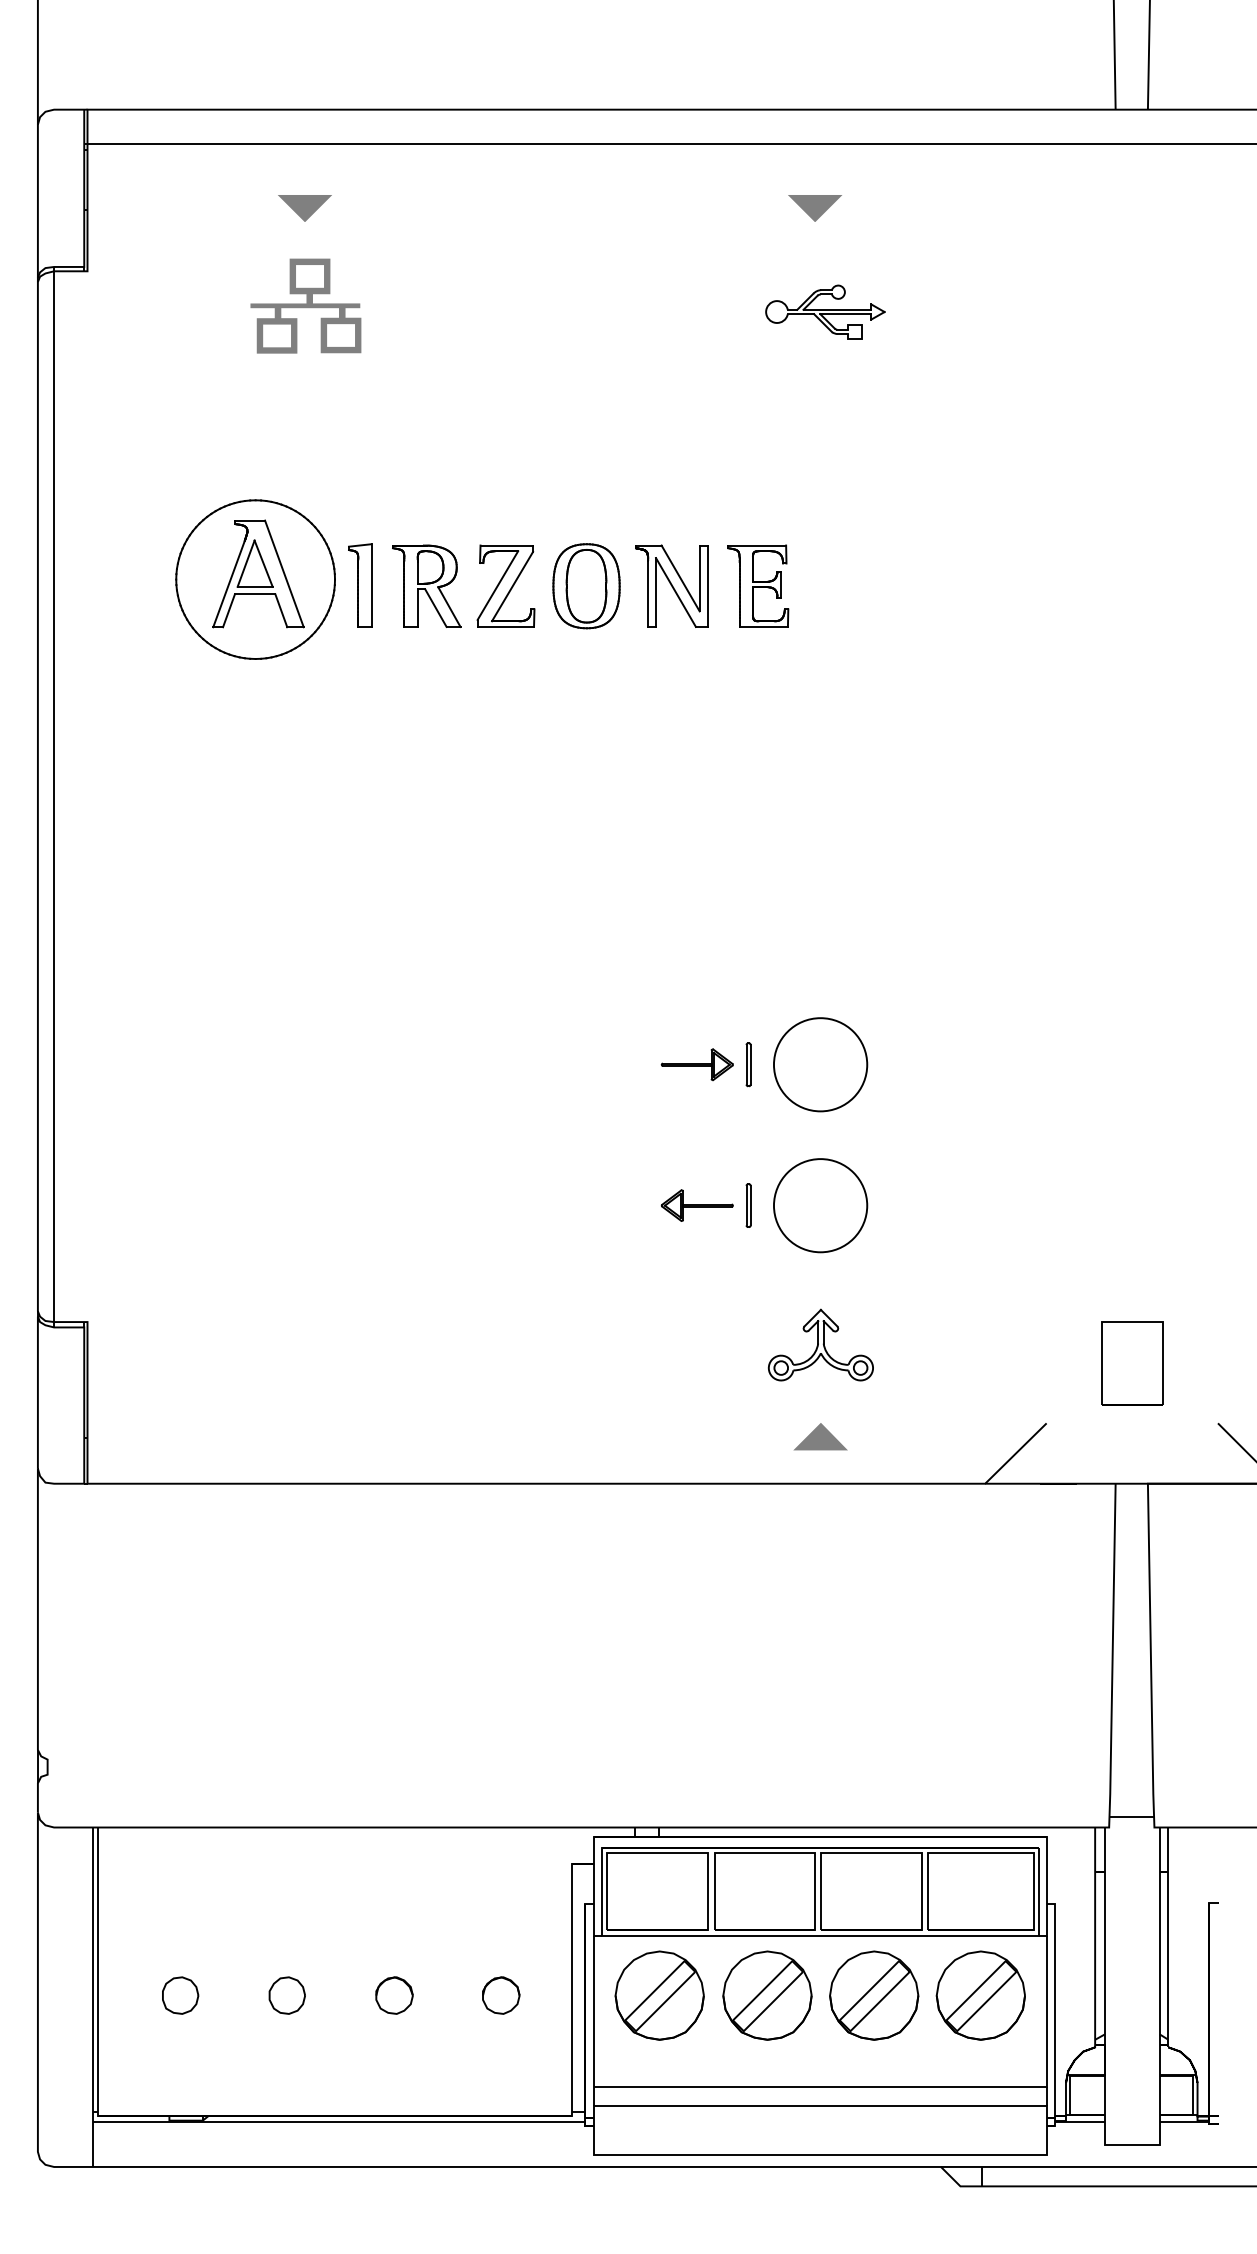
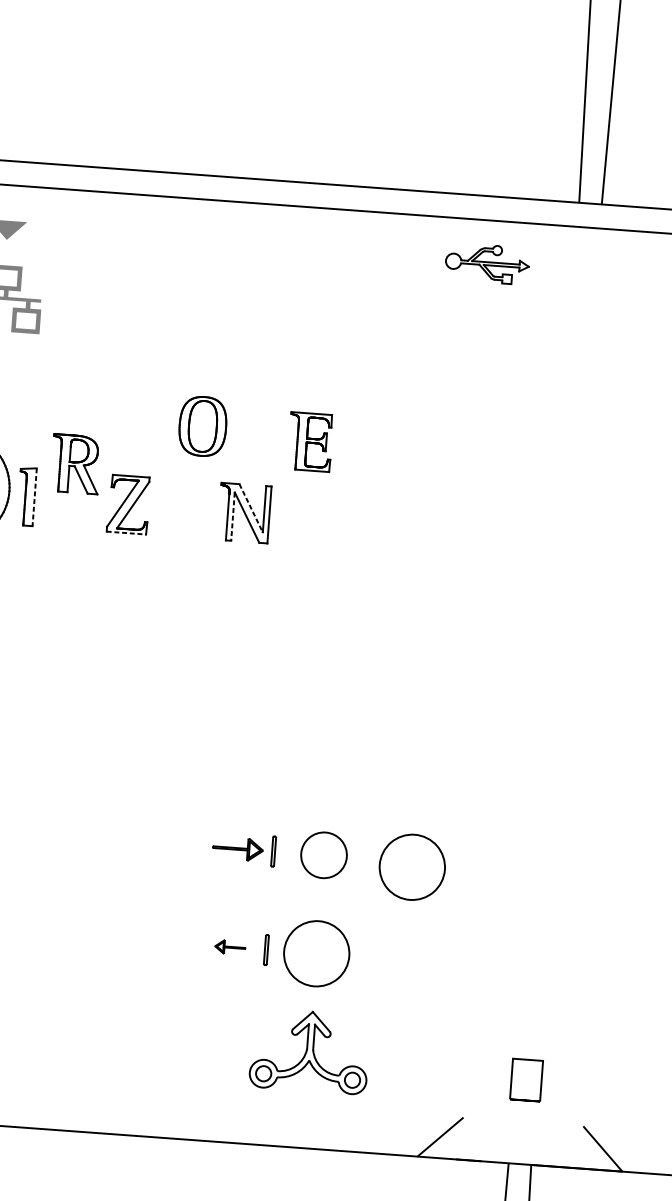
part: (814, 208) -> (363, 256), removed
part: (825, 311) -> (487, 263), moved
line: (680, 578) -> (250, 508), solid -> dashed
part: (426, 585) -> (75, 463), moved
part: (758, 585) -> (310, 441), moved
line: (371, 586) -> (34, 497), solid -> dashed
part: (586, 586) -> (202, 426), moved
line: (655, 593) -> (232, 517), solid -> dashed
line: (506, 626) -> (126, 532), solid -> dashed
part: (820, 1064) -> (323, 855), size x0.7
part: (947, 1072) -> (412, 867), added
part: (696, 1205) -> (229, 947), size x0.6
part: (820, 1344) -> (309, 1050), size x1.6
part: (1132, 1363) -> (526, 1080), size x0.7
fill: (820, 1436) -> (304, 1115), removed

